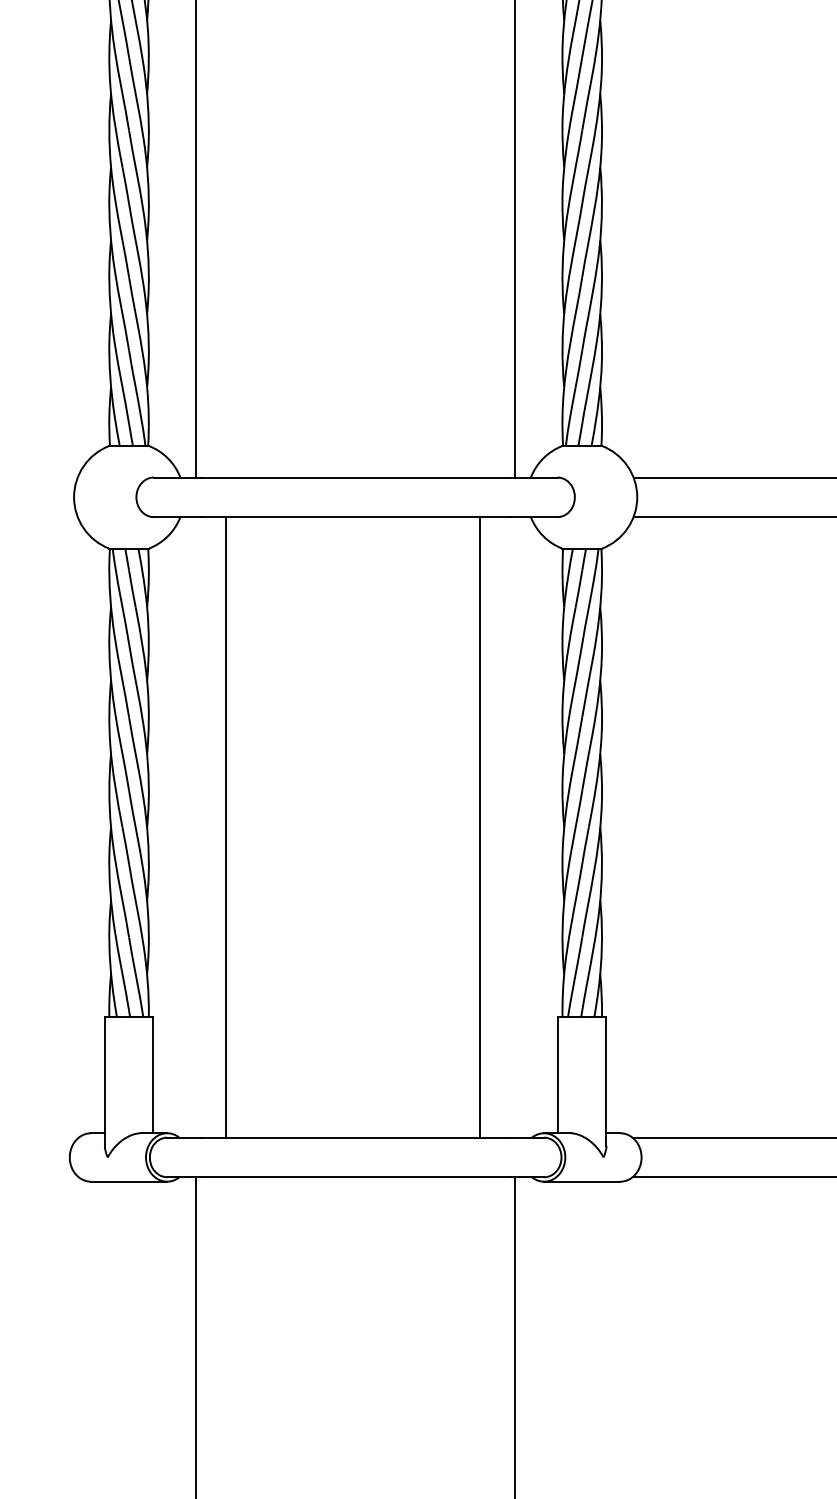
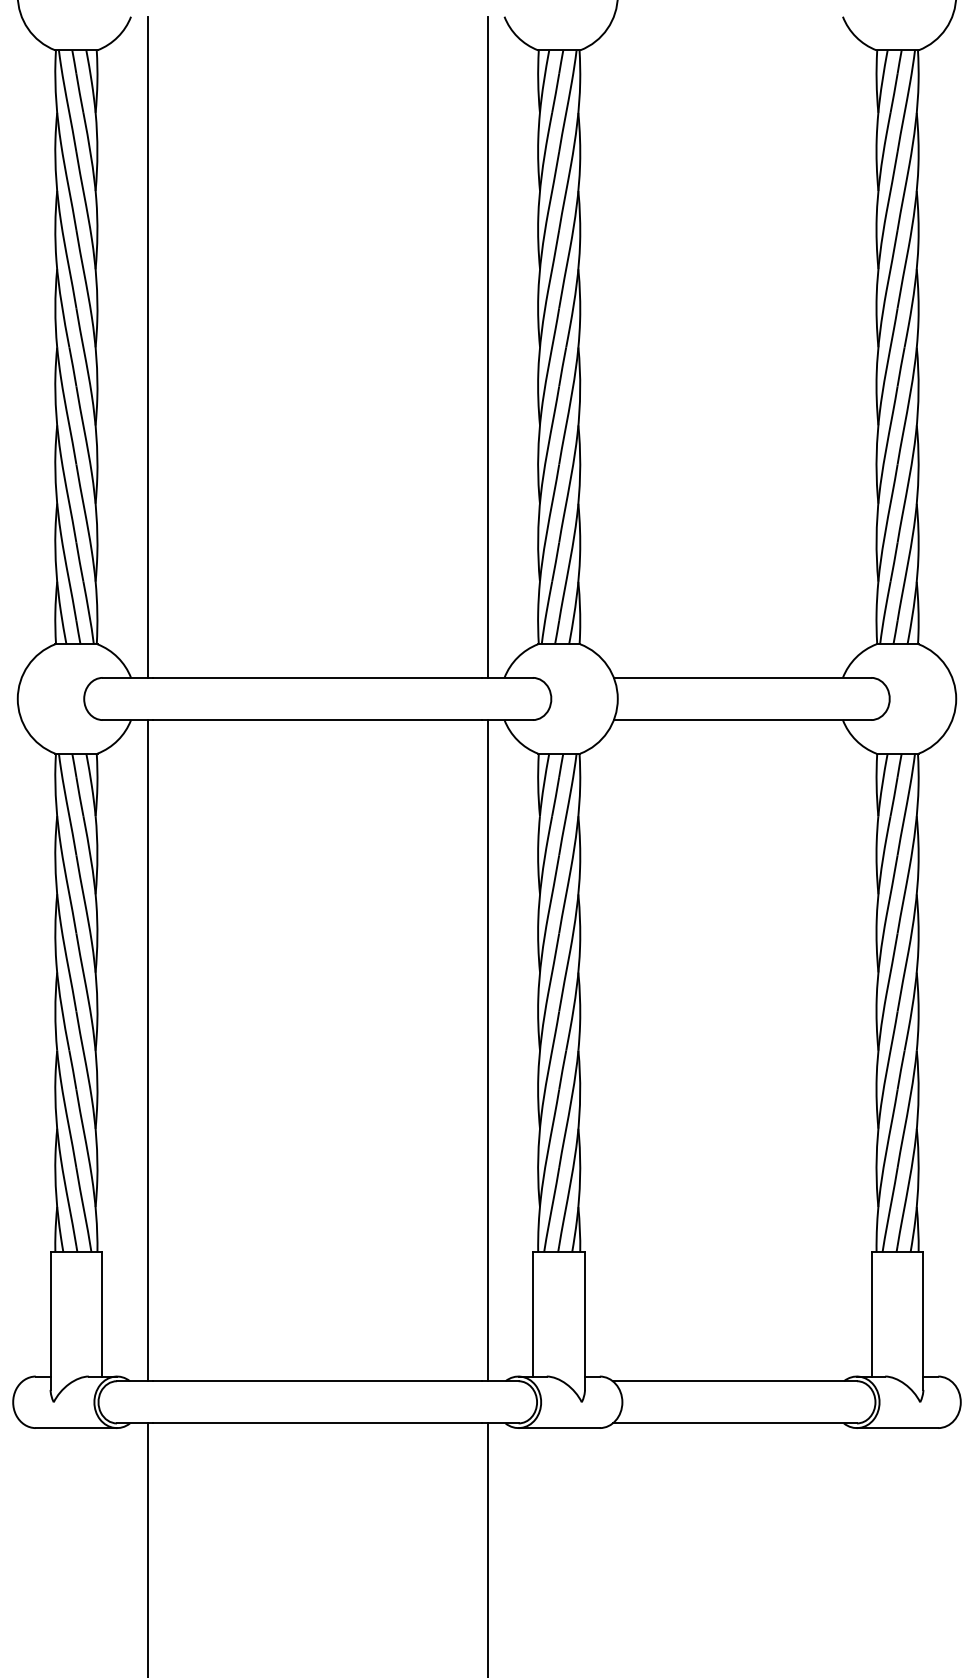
line: (225, 827) -> (147, 1050), moved
line: (480, 827) -> (487, 1050), moved

